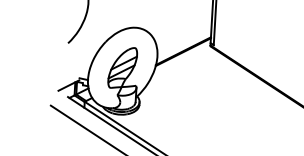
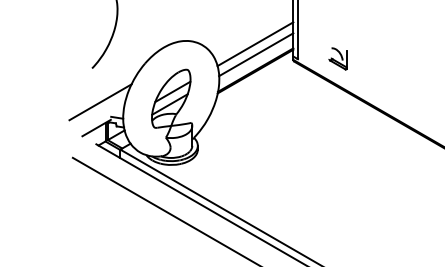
line: (184, 33) -> (255, 44), added
line: (184, 40) -> (256, 54), added
part: (241, 46) -> (337, 58), added
line: (72, 67) -> (100, 102), added

